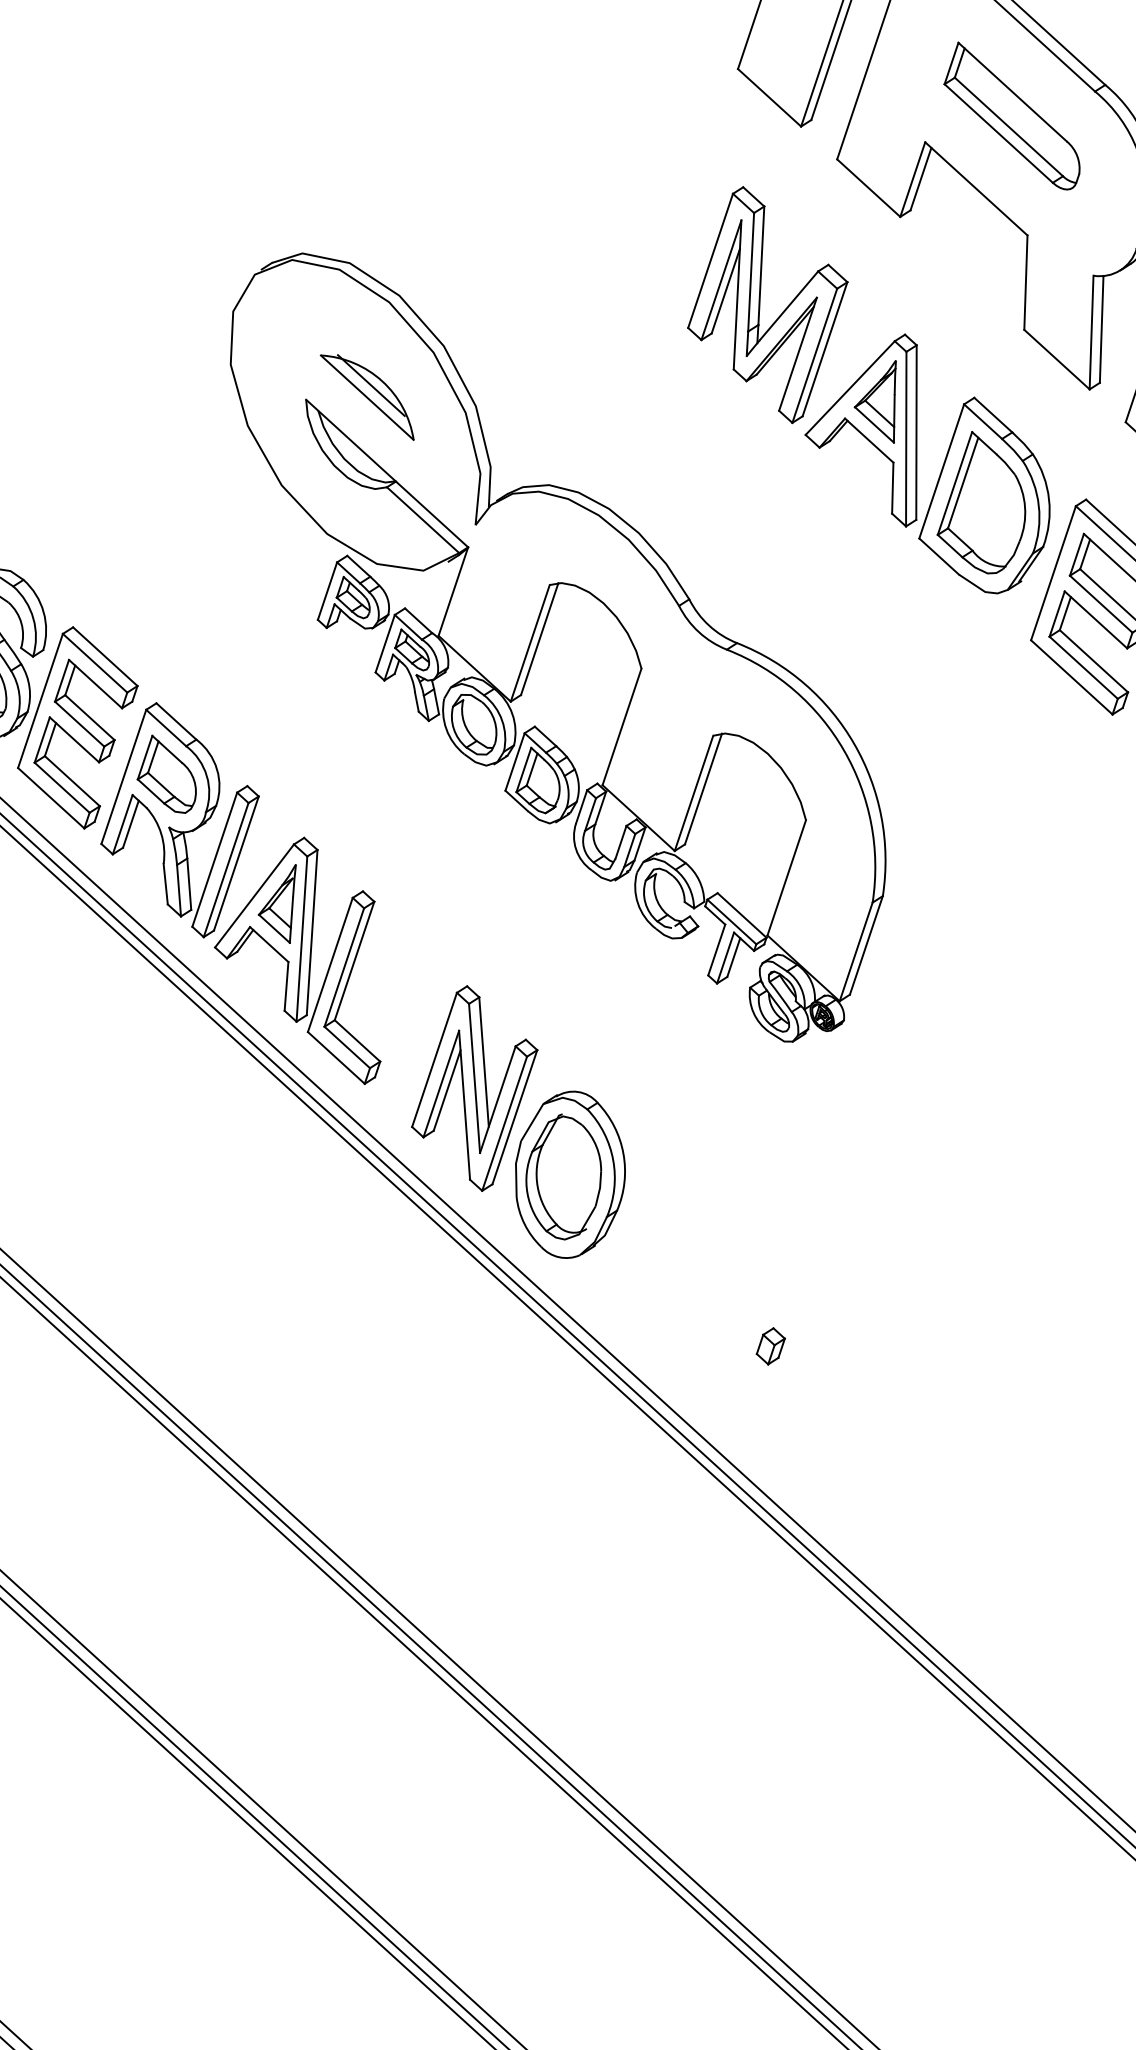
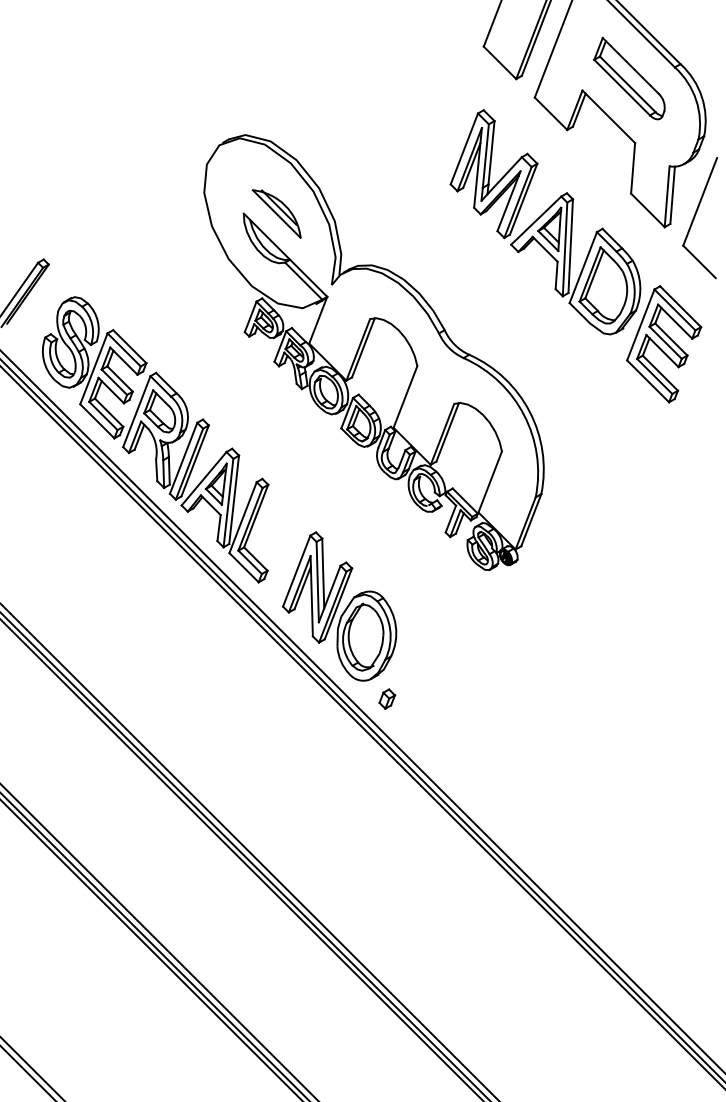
part: (771, 1345) -> (387, 698), moved

